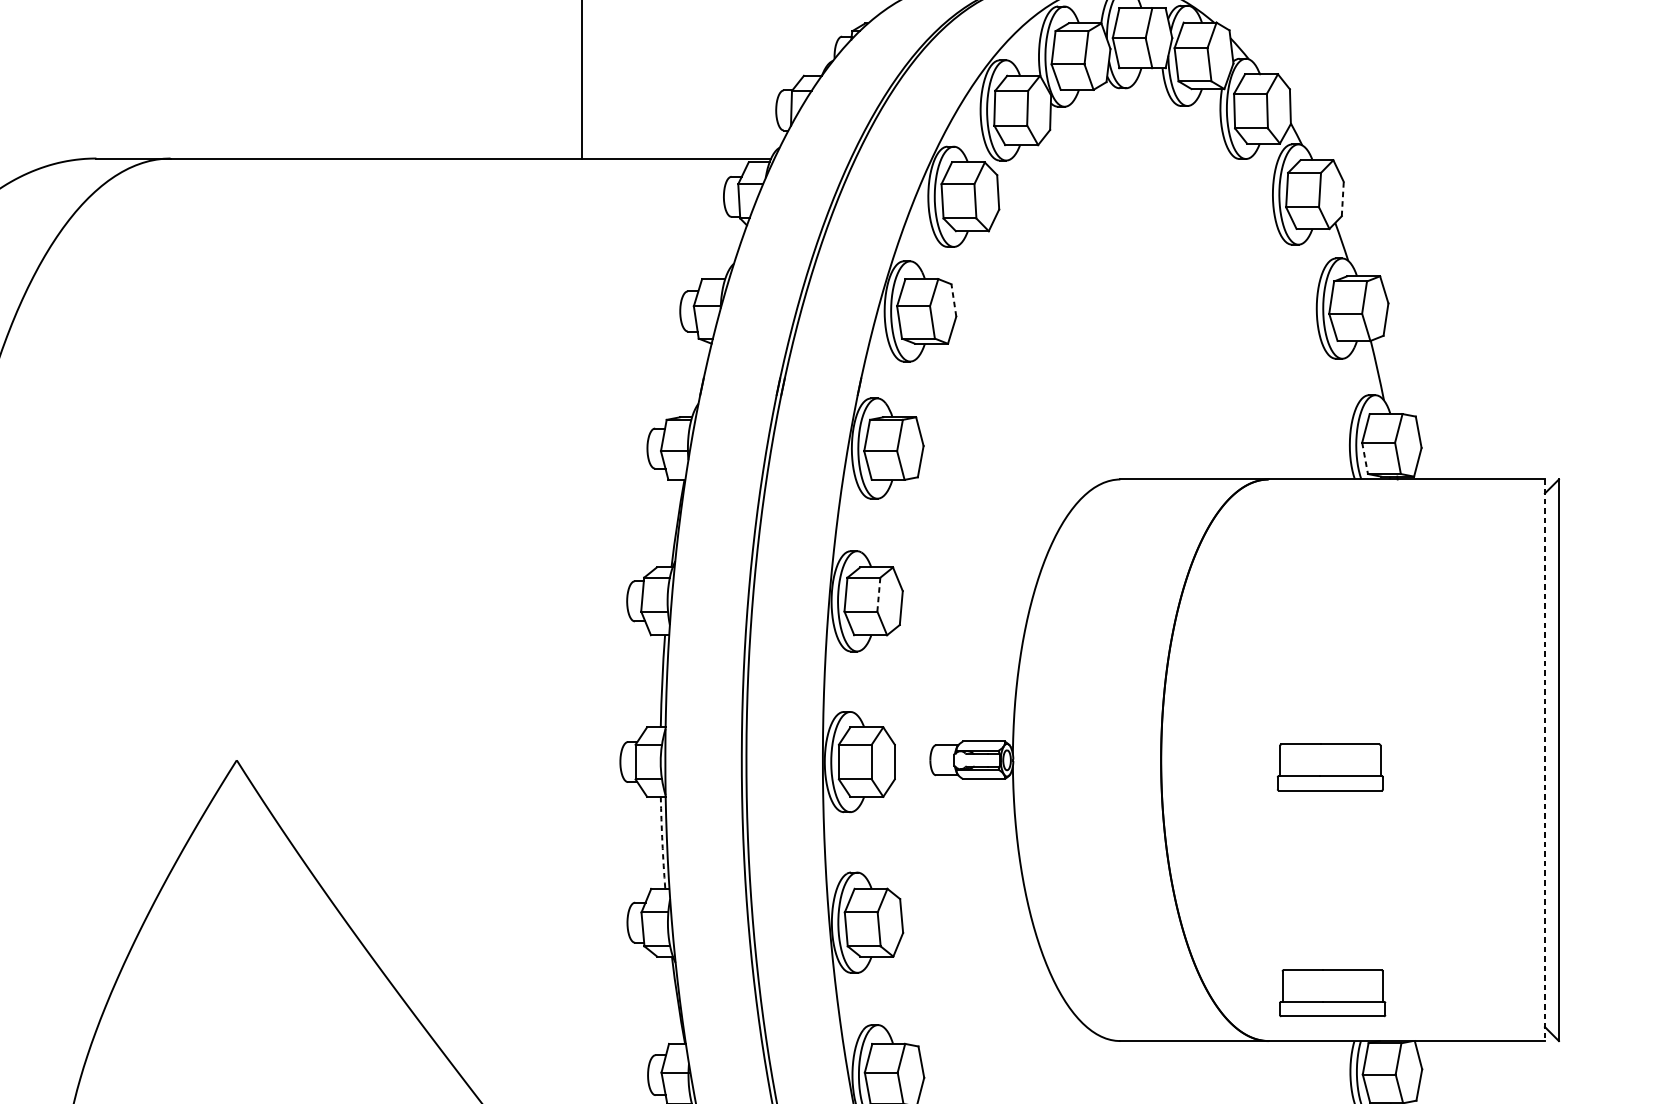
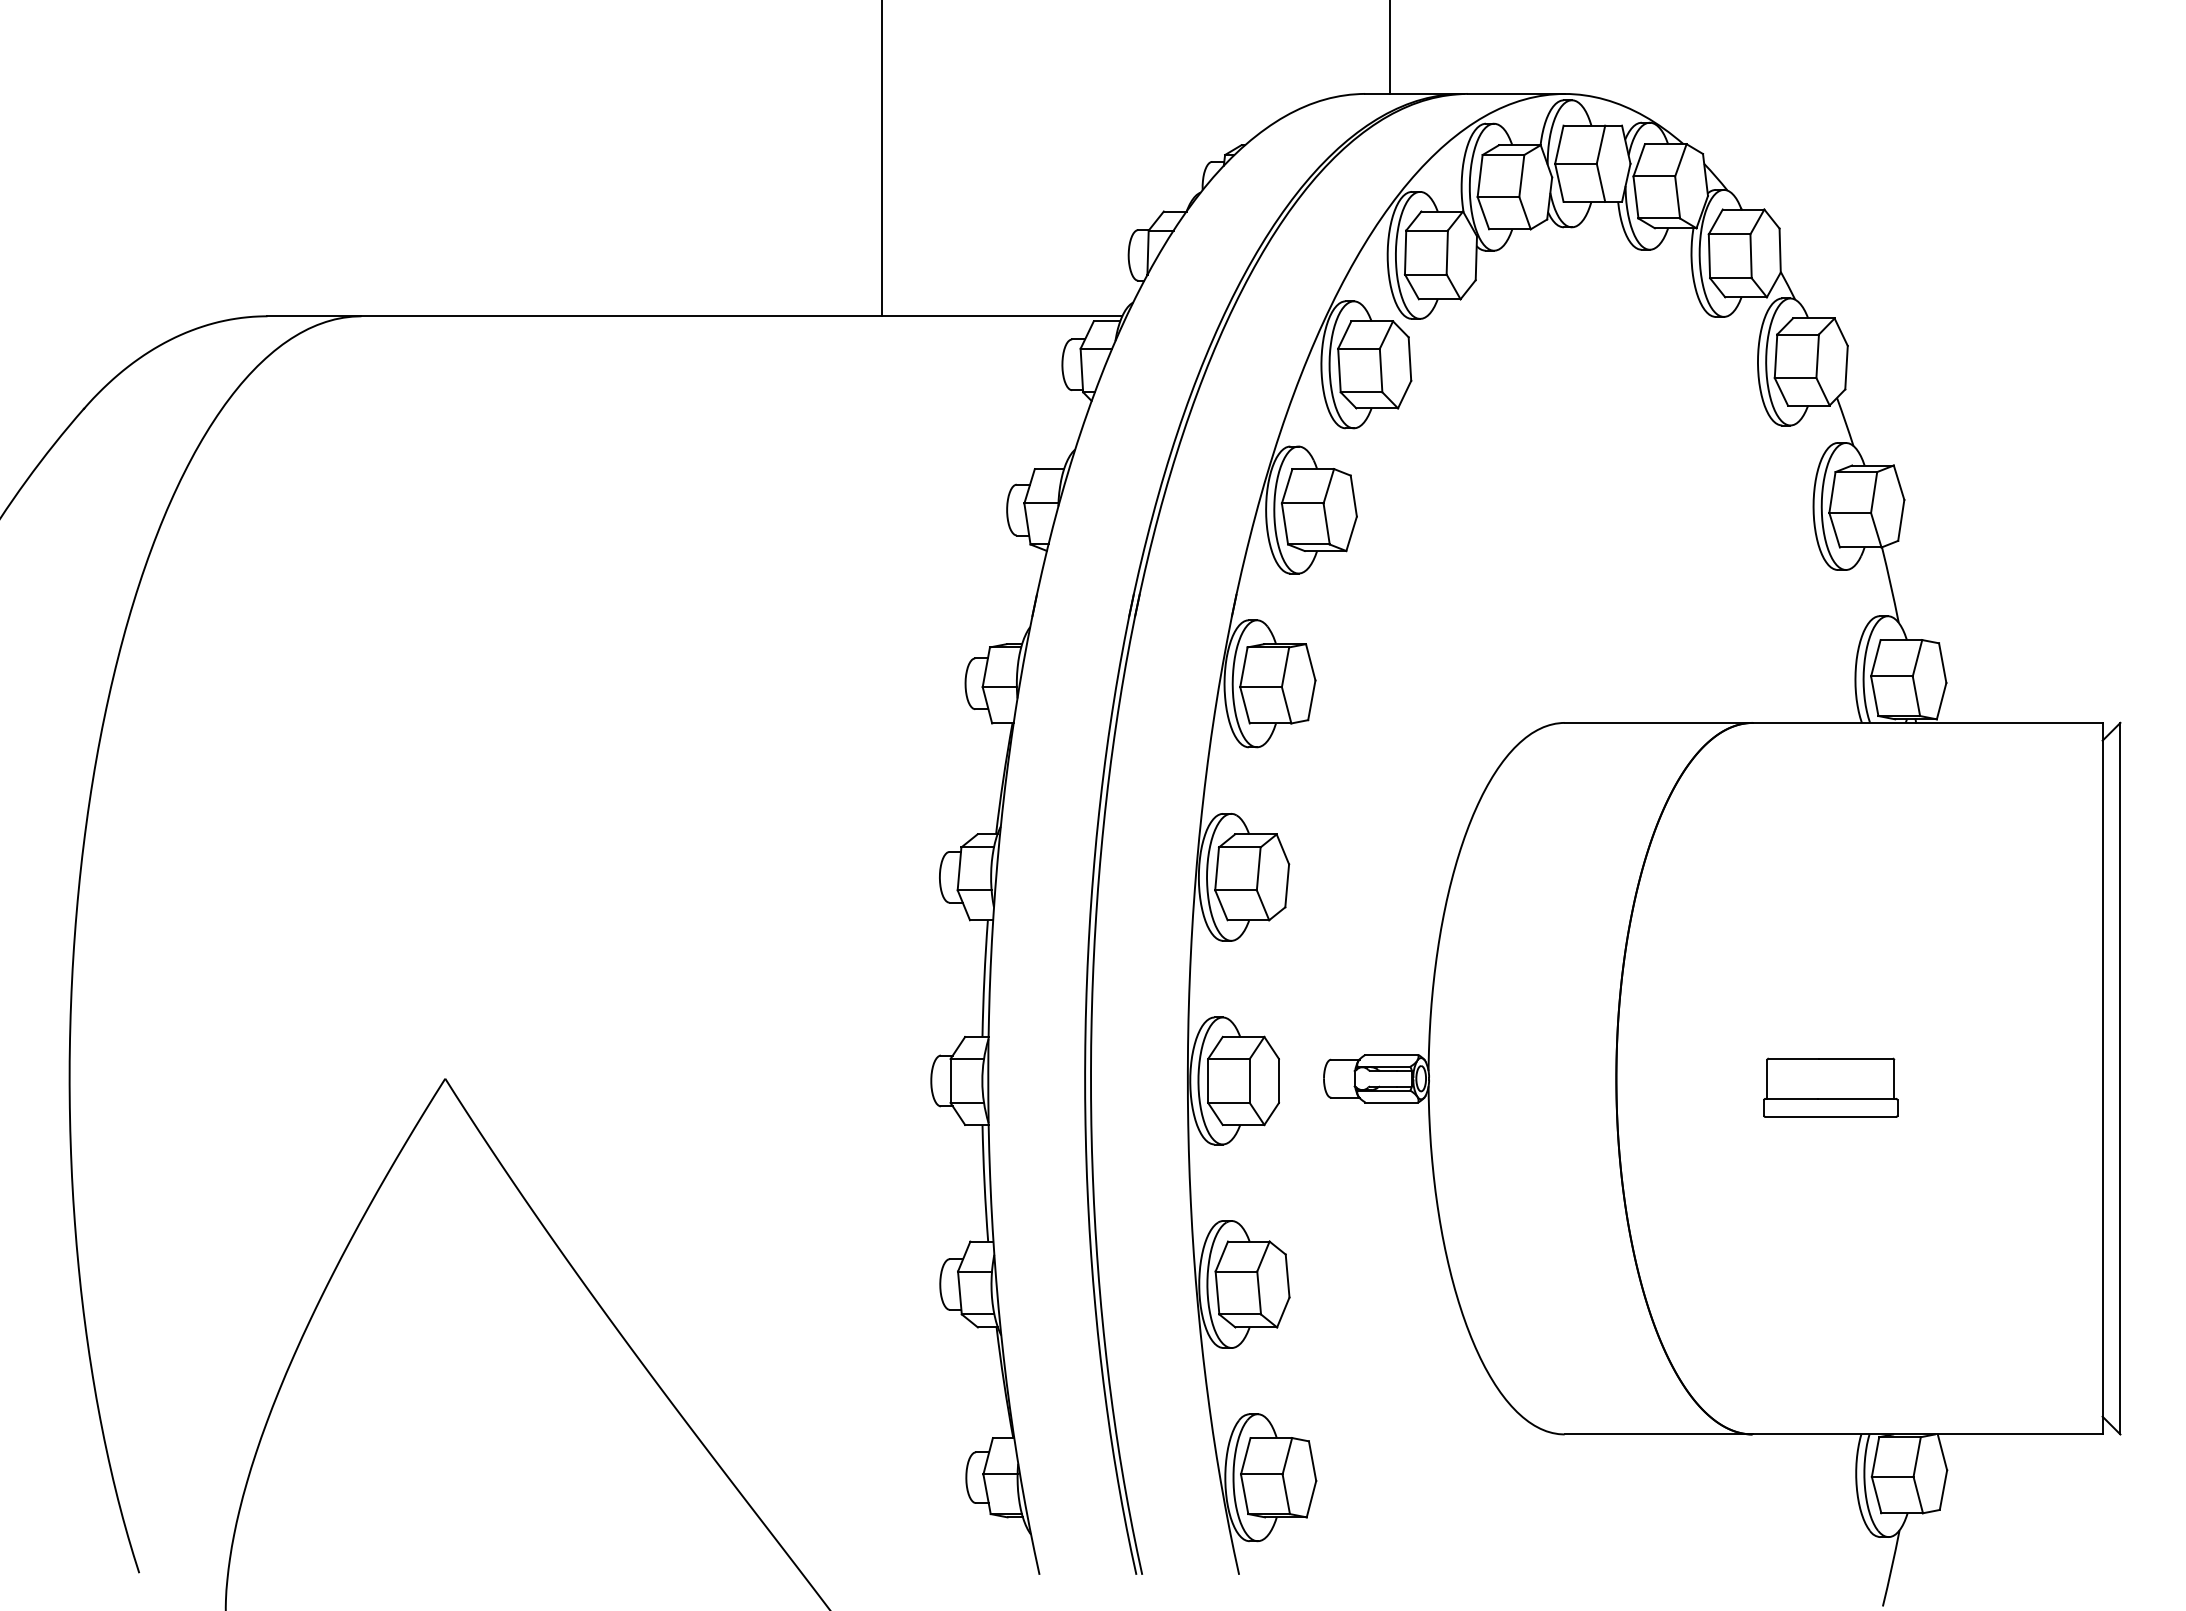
line: (1342, 198) -> (1846, 367), dashed -> solid
line: (953, 300) -> (1353, 496), dashed -> solid
line: (1364, 458) -> (1874, 696), dashed -> solid
line: (878, 594) -> (1258, 868), dashed -> solid
line: (1544, 760) -> (2102, 1078), dashed -> solid
arc: (662, 842) -> (984, 1183), dashed -> solid
part: (1332, 992) -> (1833, 1373), removed

